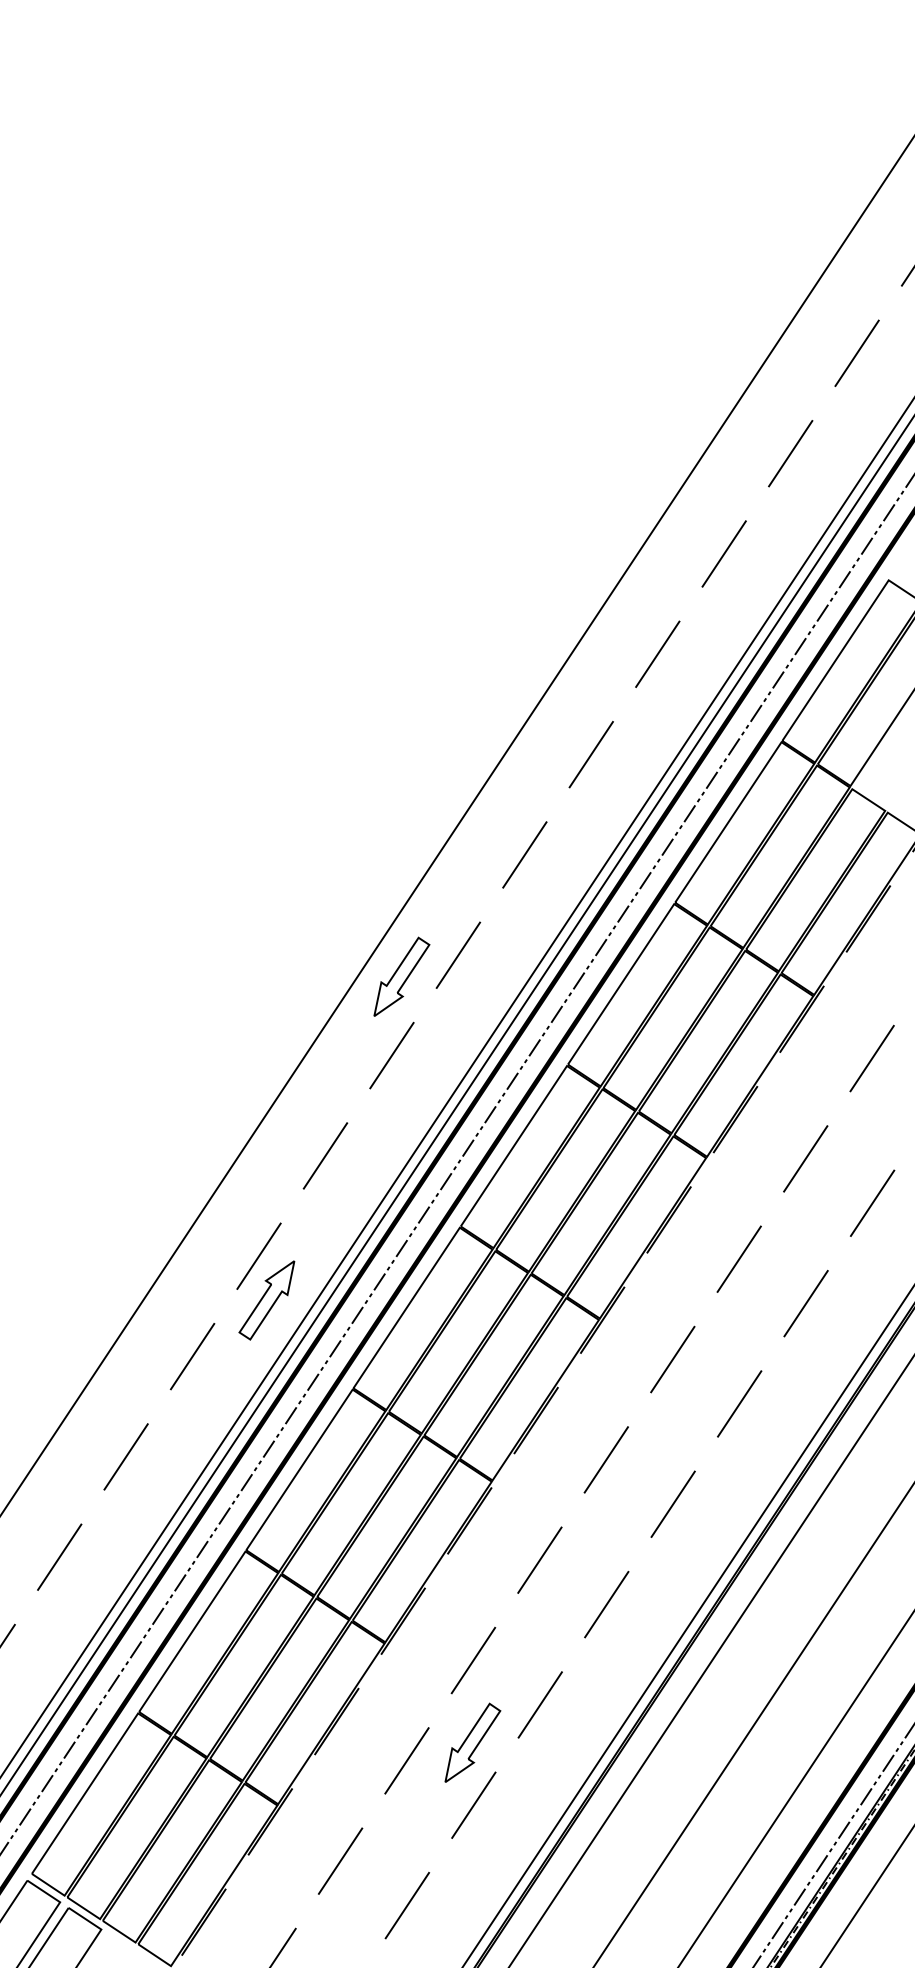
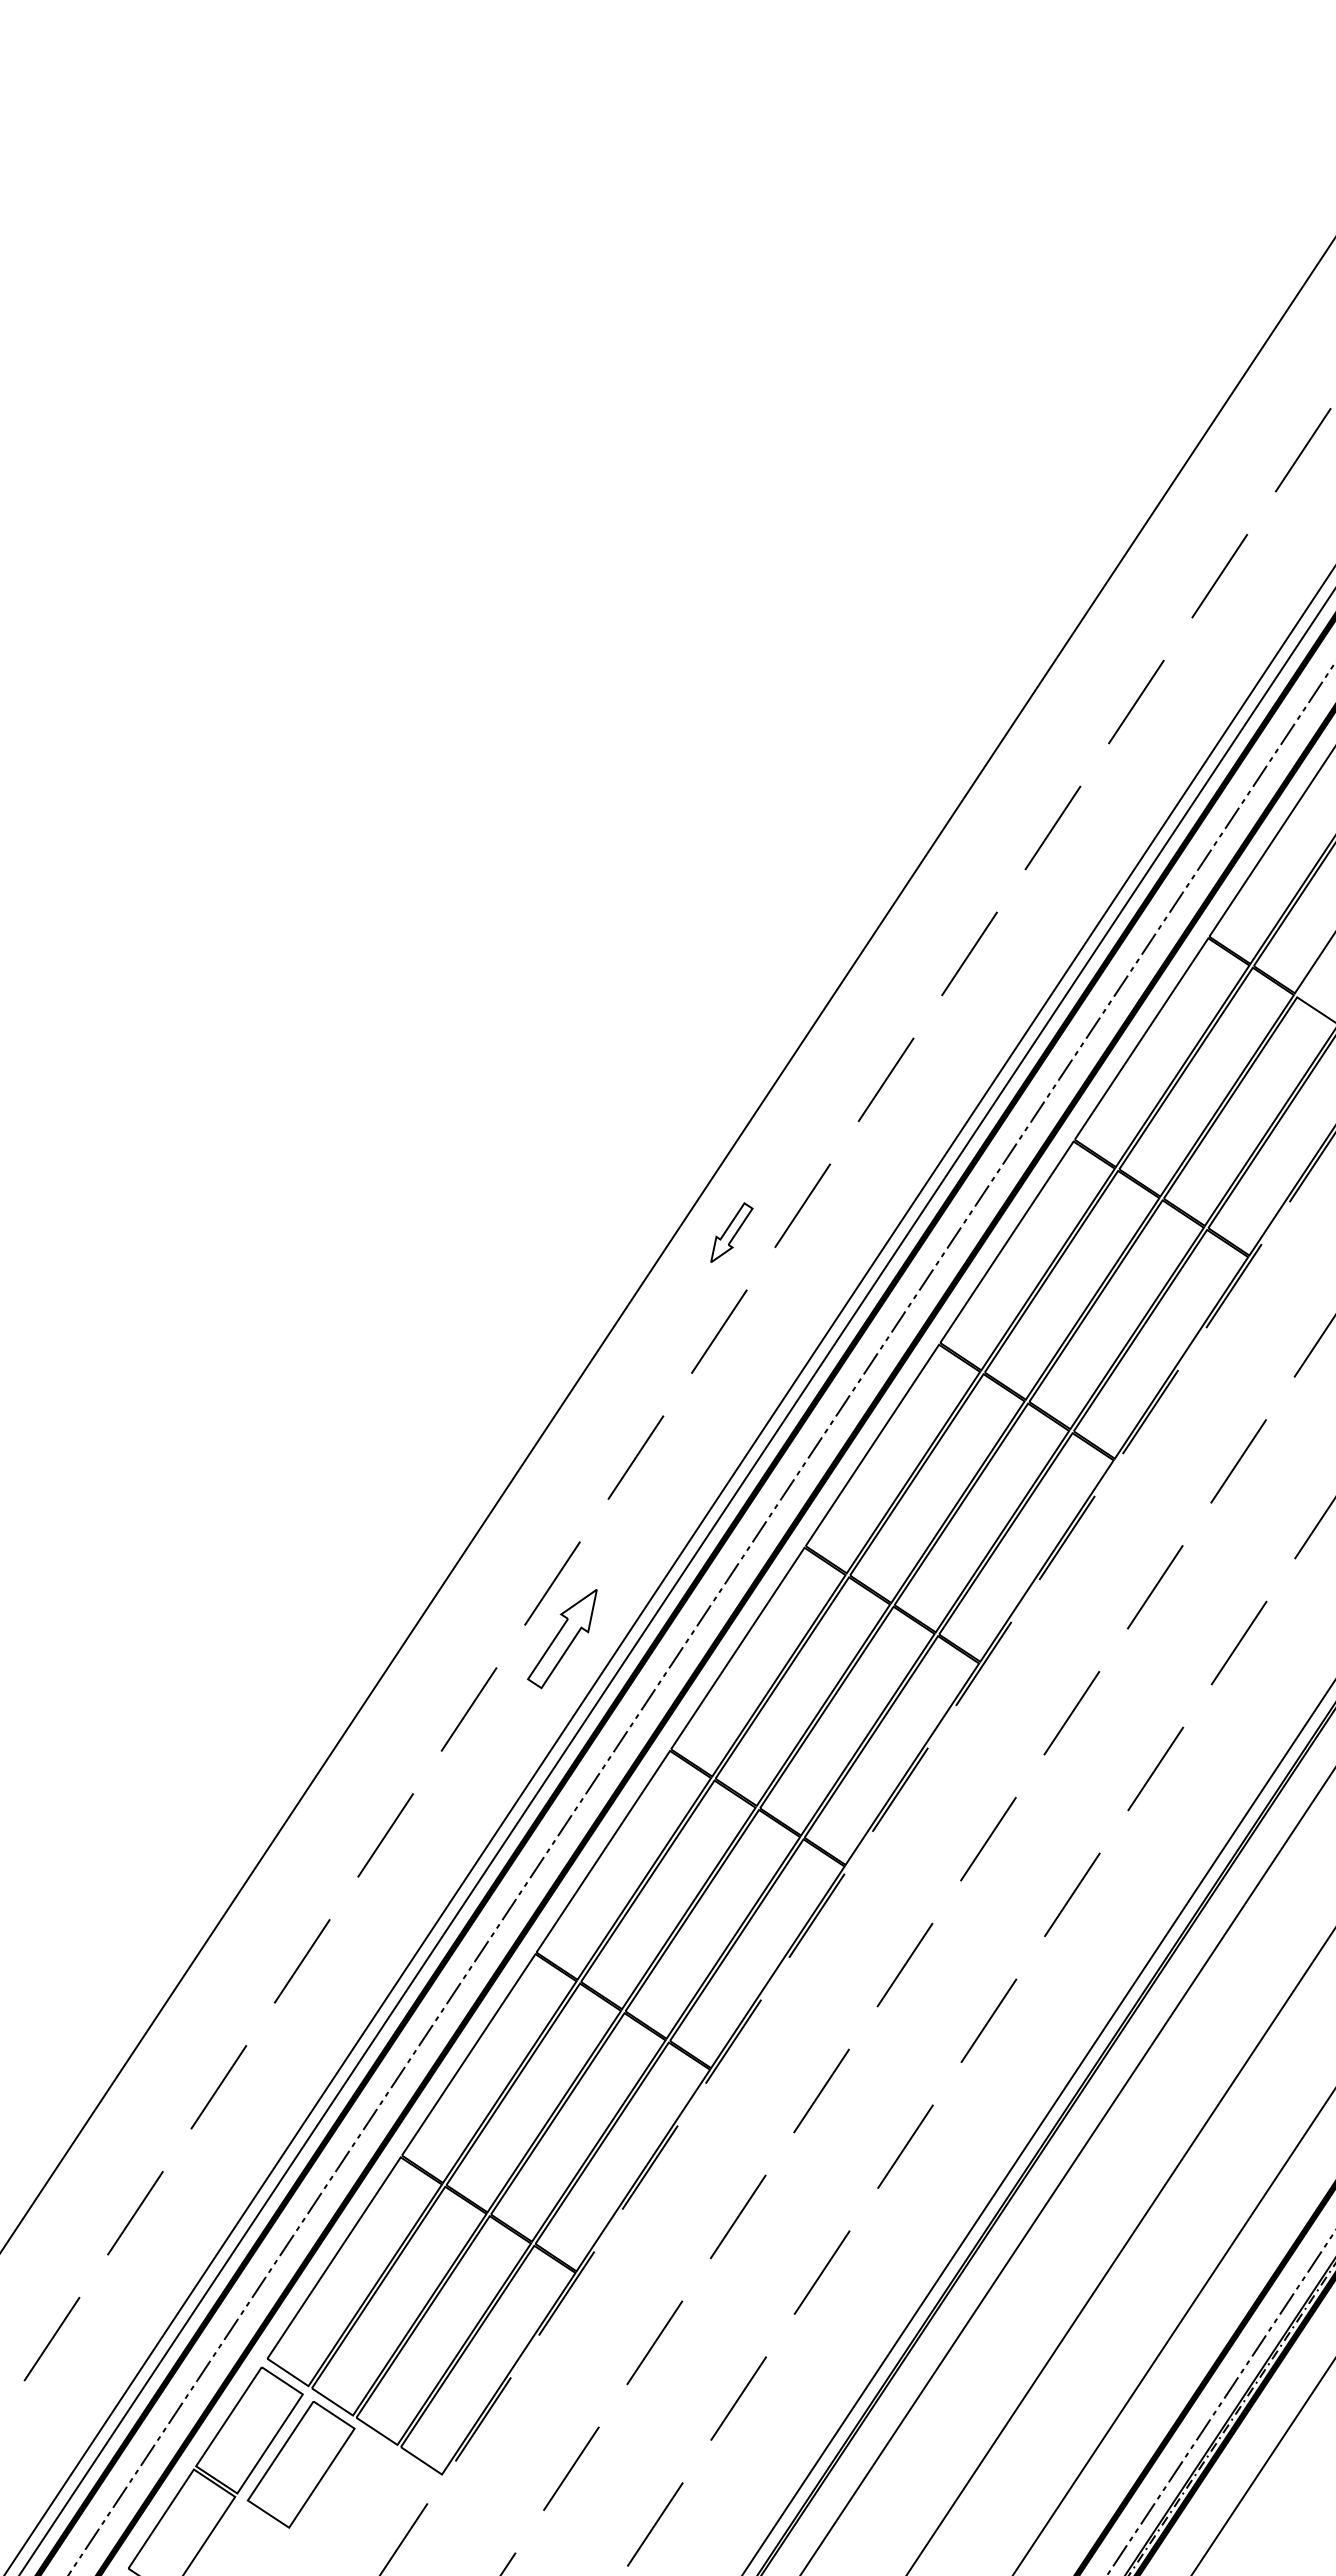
part: (401, 976) -> (731, 1232), size x0.6
part: (472, 1743) -> (820, 2194), removed

